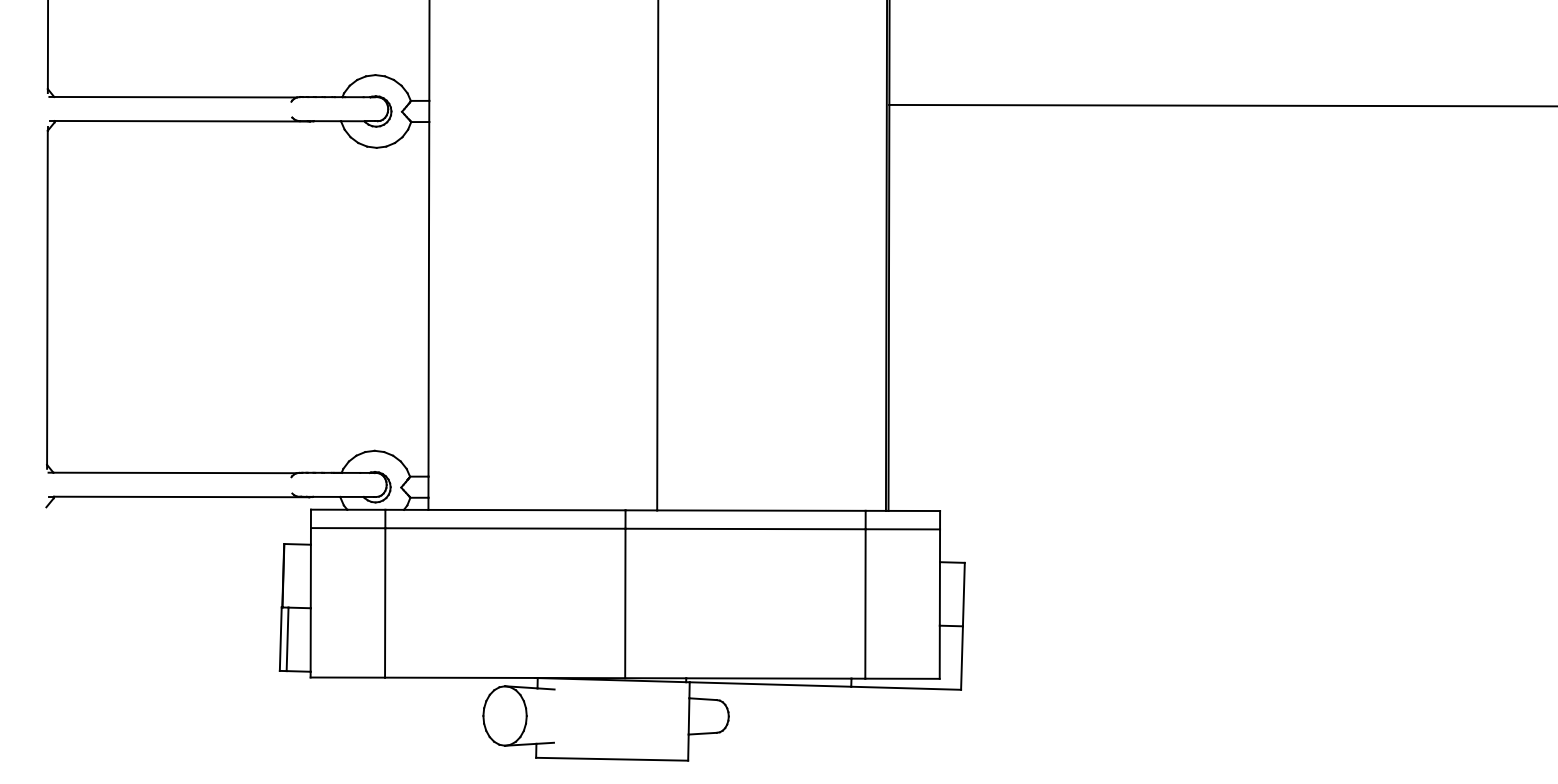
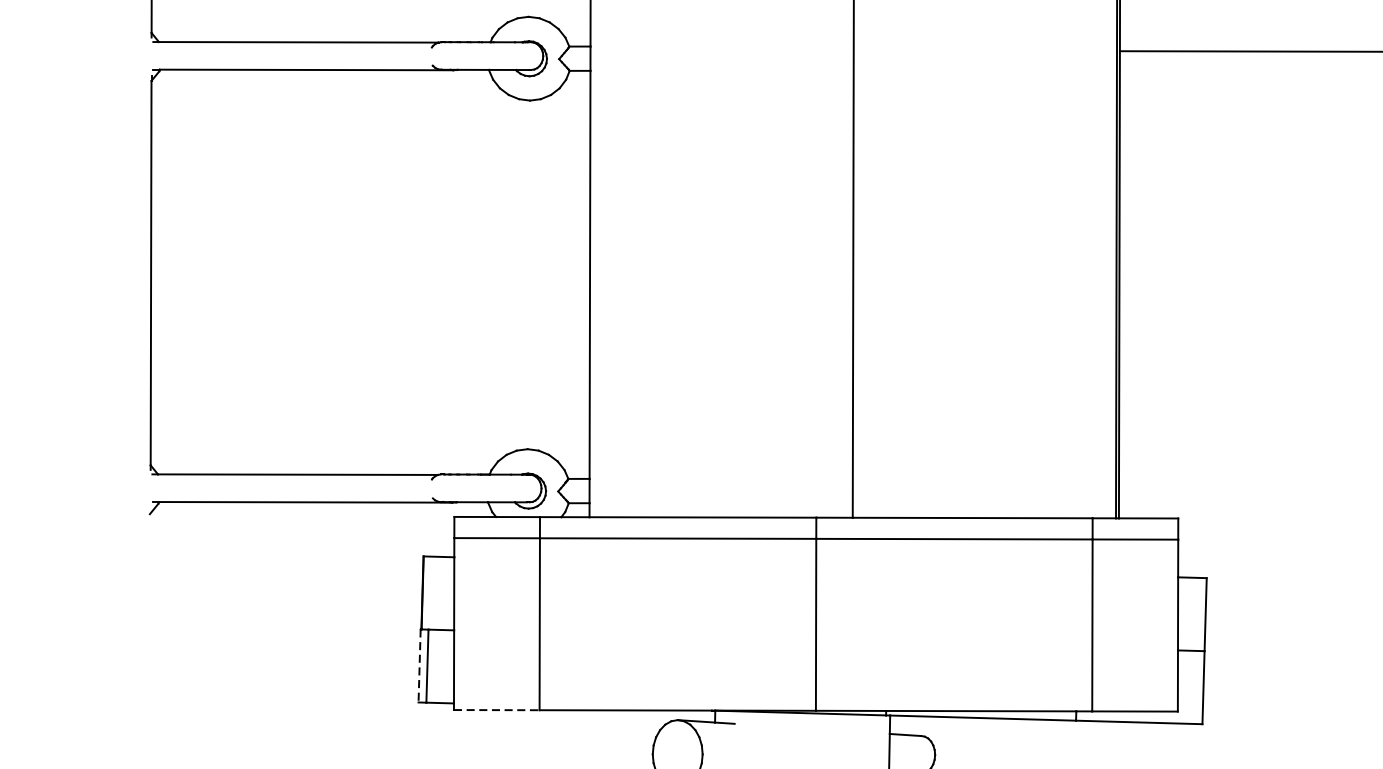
line: (280, 639) -> (419, 666), solid -> dashed
line: (348, 677) -> (497, 710), solid -> dashed

